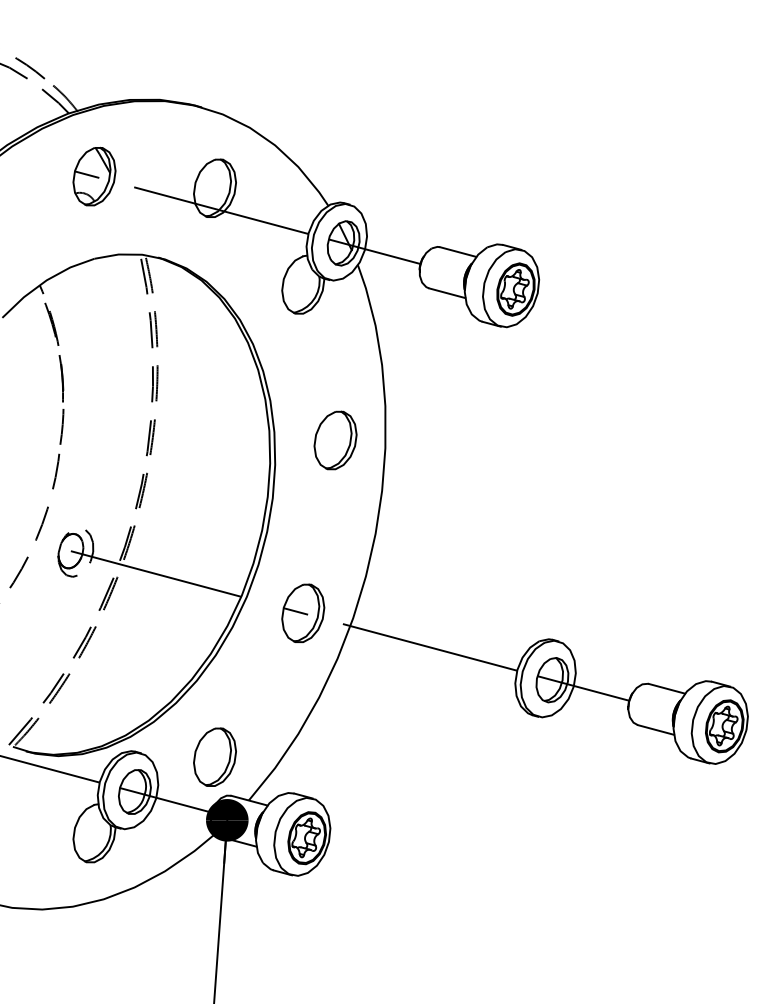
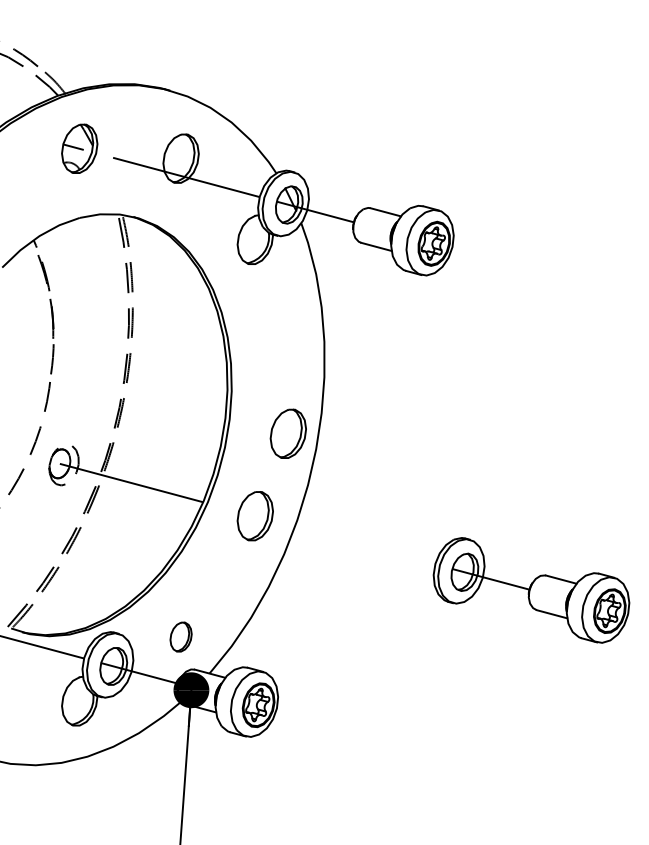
part: (335, 440) -> (288, 433), moved
line: (400, 639) -> (337, 538), removed
part: (214, 756) -> (180, 636), size x0.6

